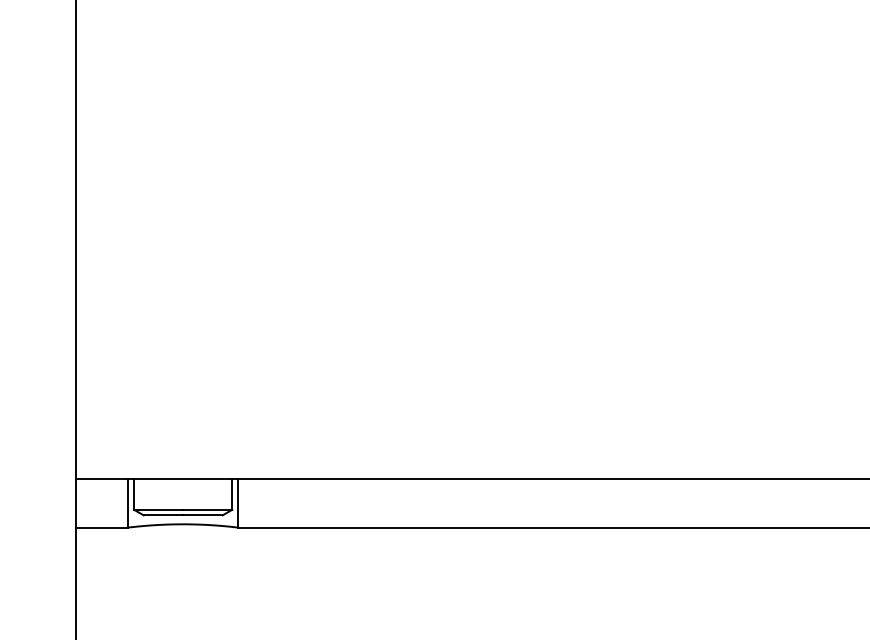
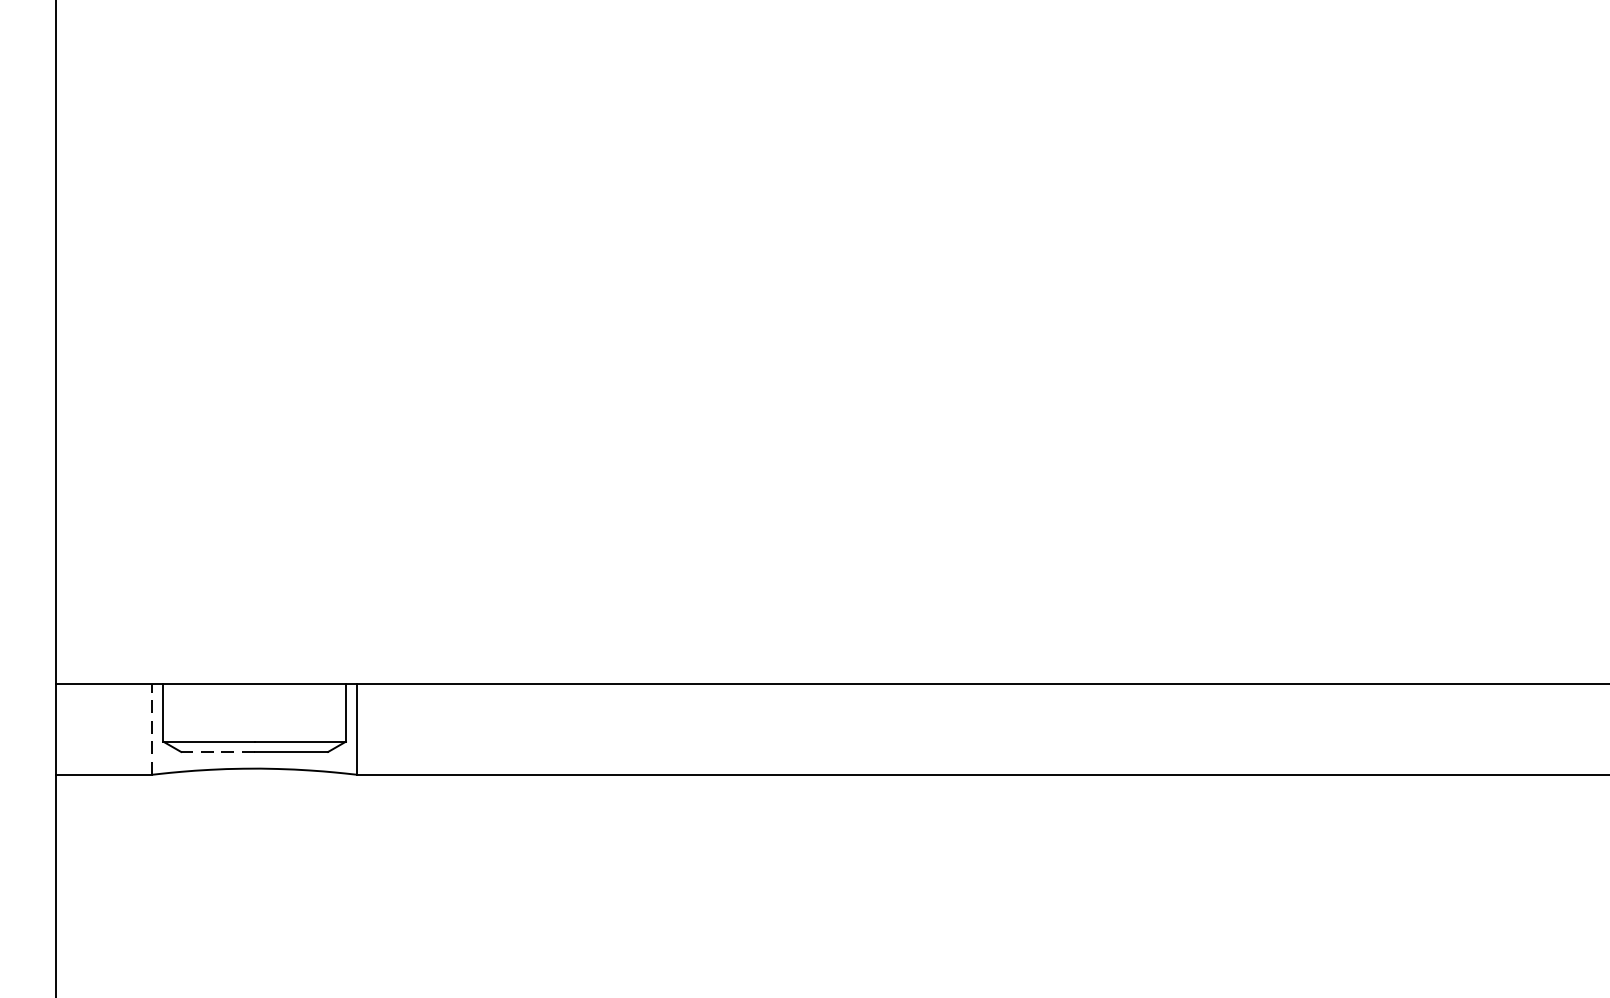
line: (127, 503) -> (151, 729), solid -> dashed
line: (163, 515) -> (218, 752), solid -> dashed

